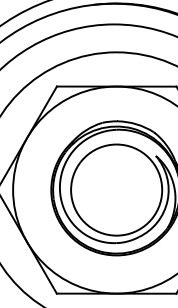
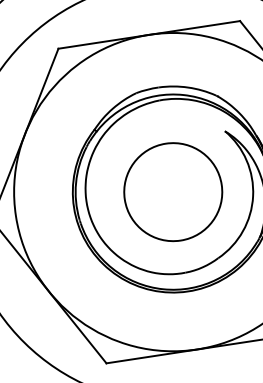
circle: (116, 189) -> (172, 191), size x0.7

